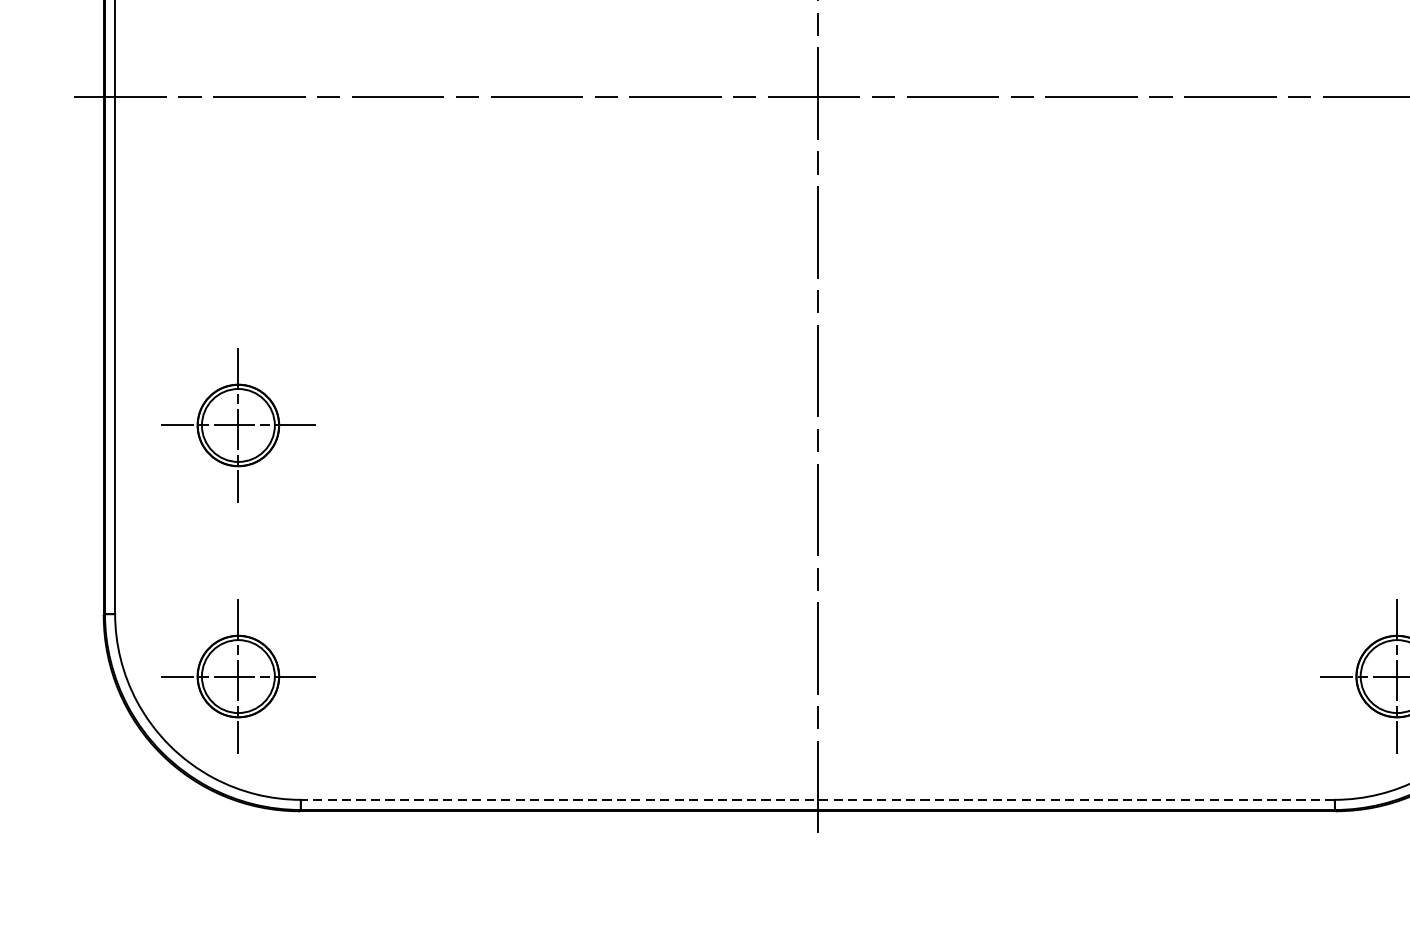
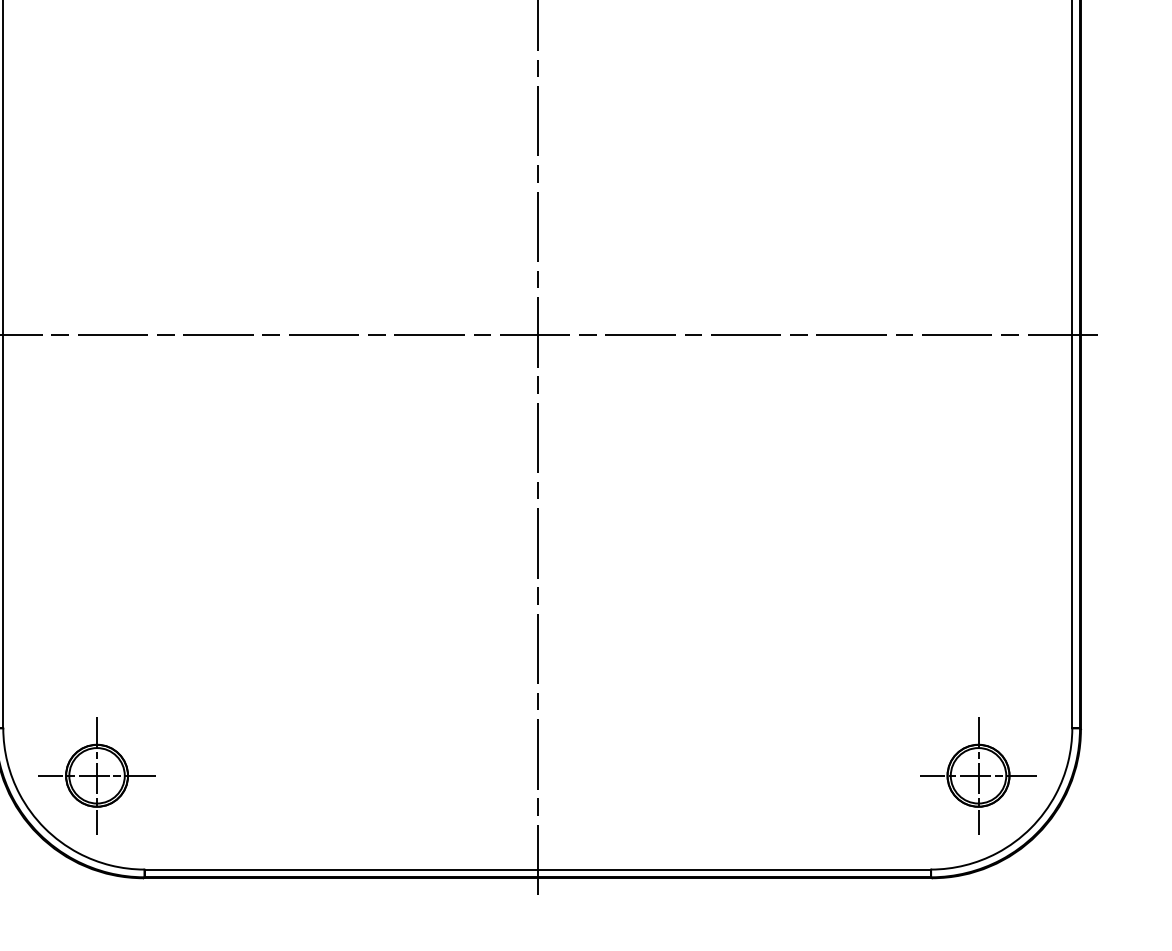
part: (237, 425) -> (96, 584), removed
line: (817, 799) -> (537, 869), dashed -> solid

